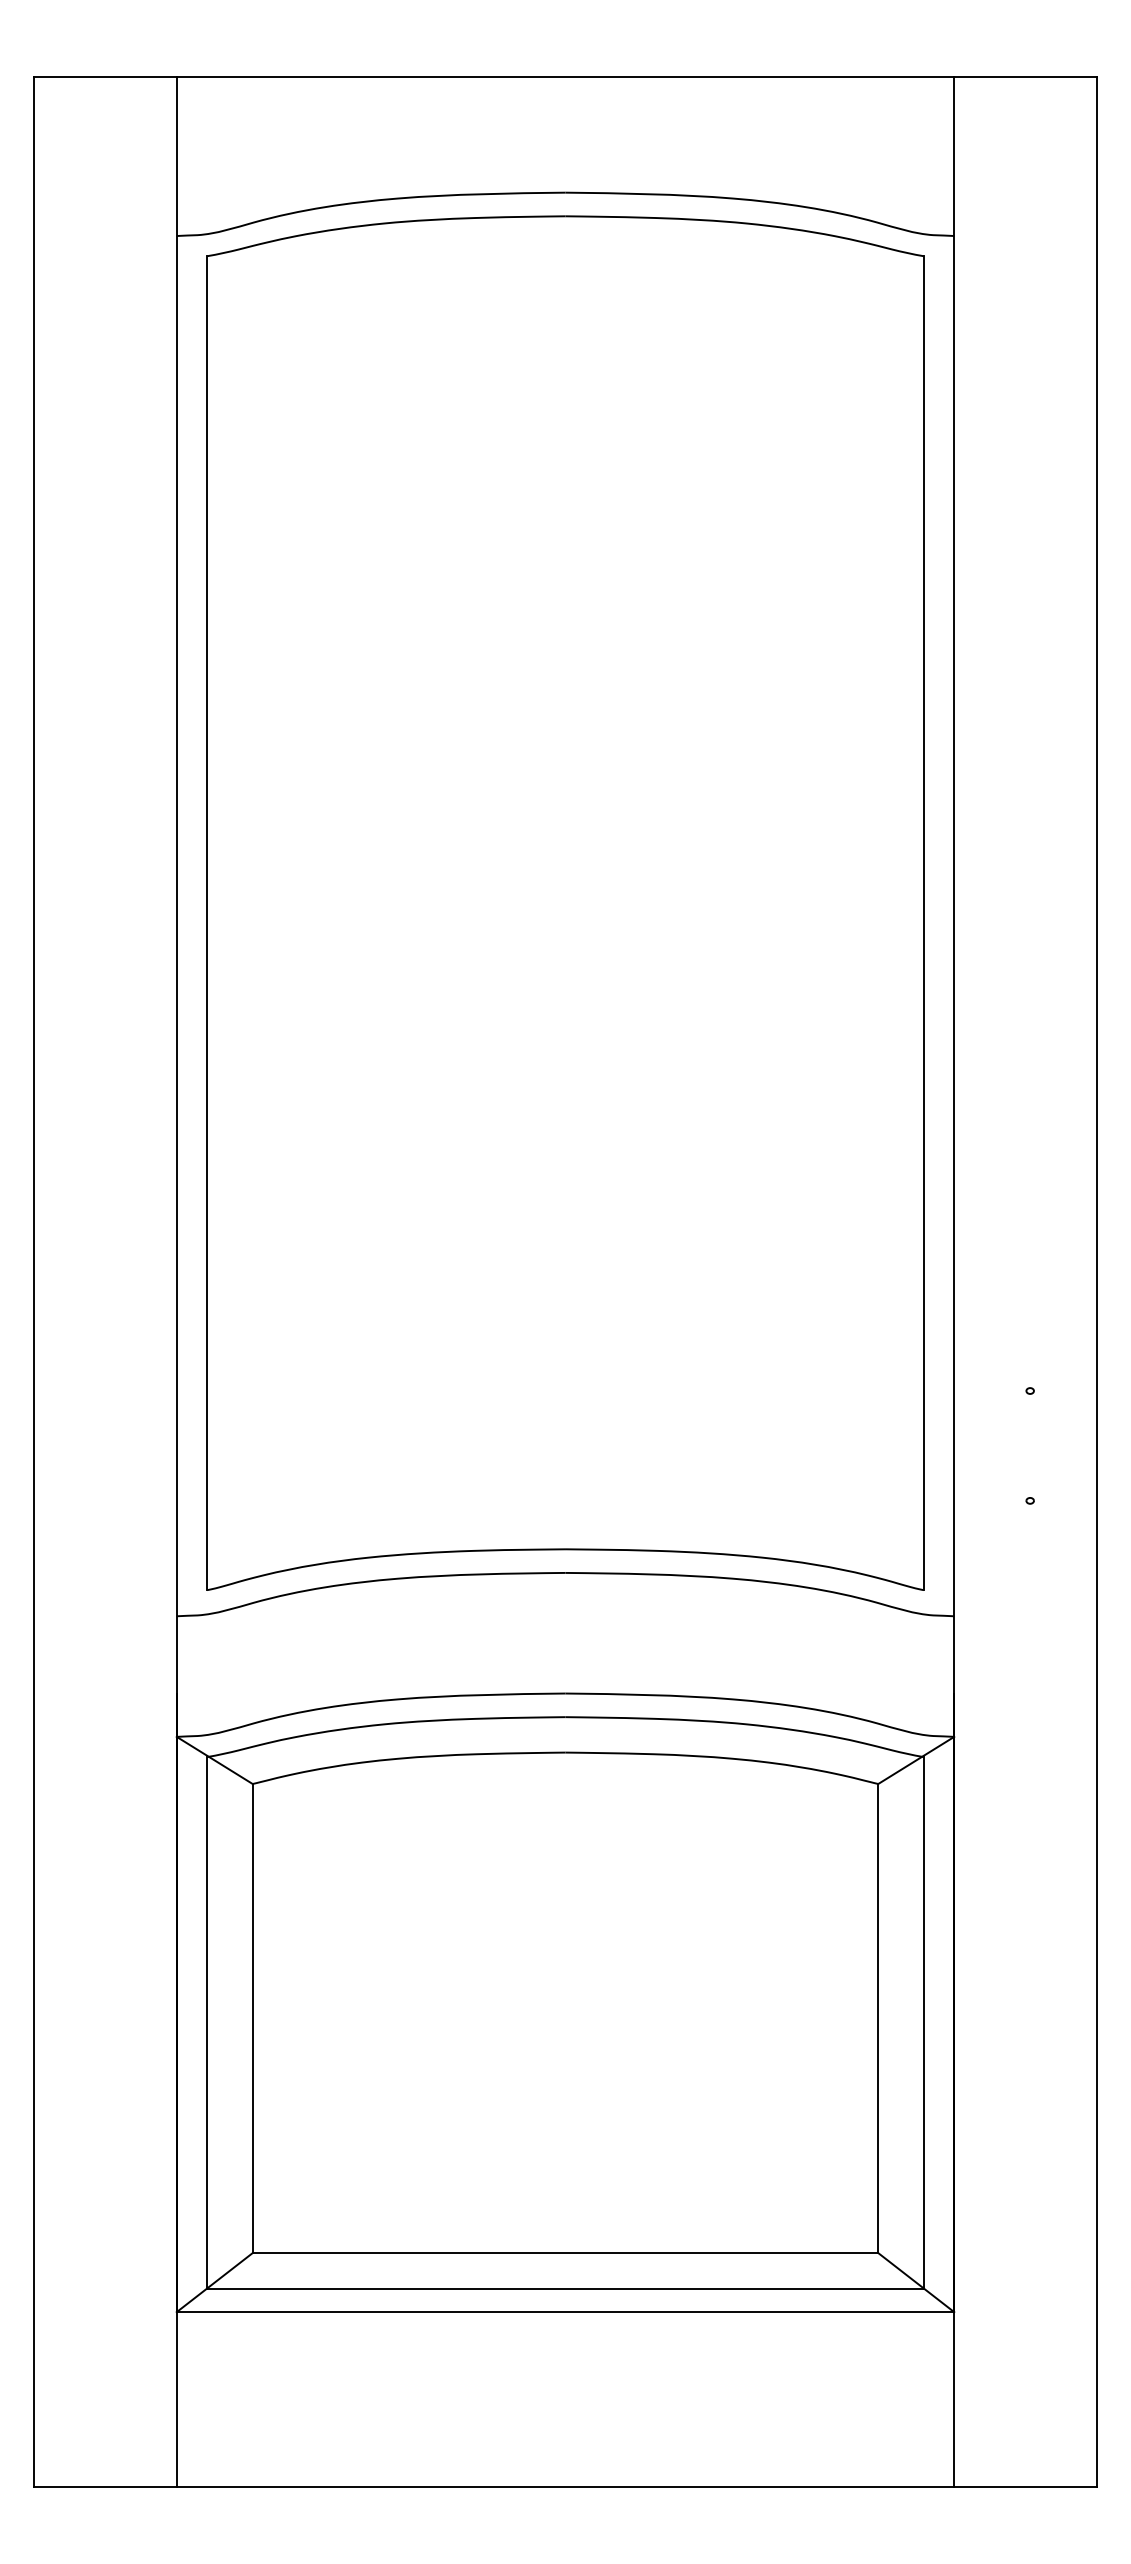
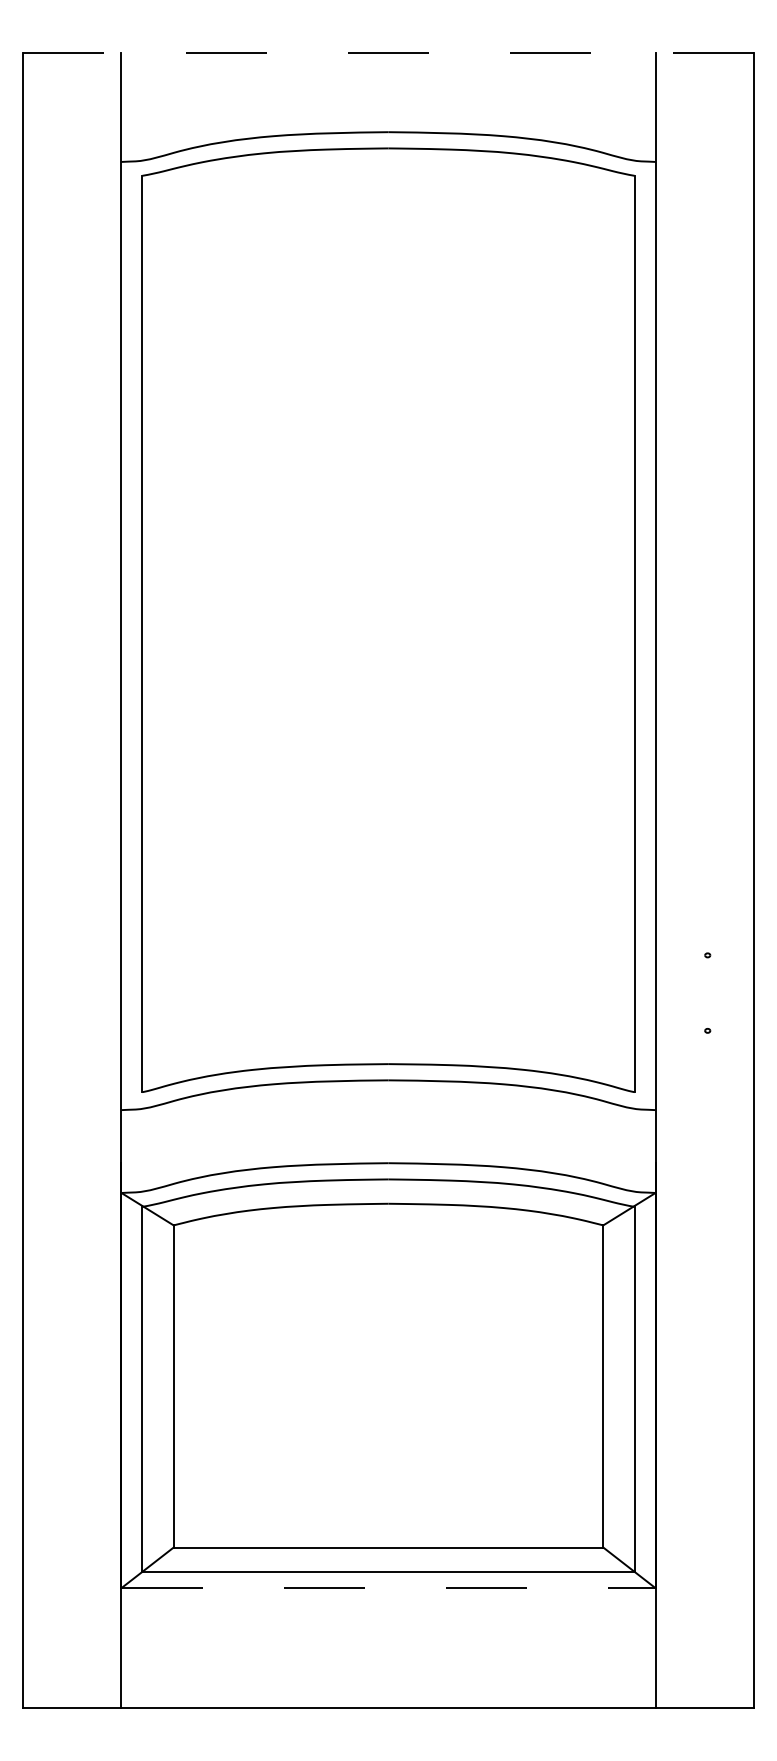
line: (565, 76) -> (388, 52), solid -> dashed
line: (565, 2312) -> (388, 1588), solid -> dashed

